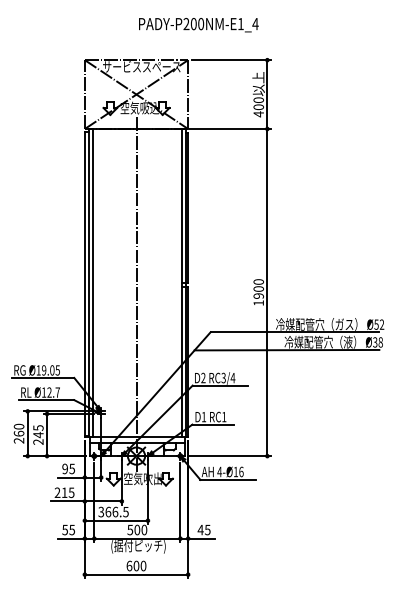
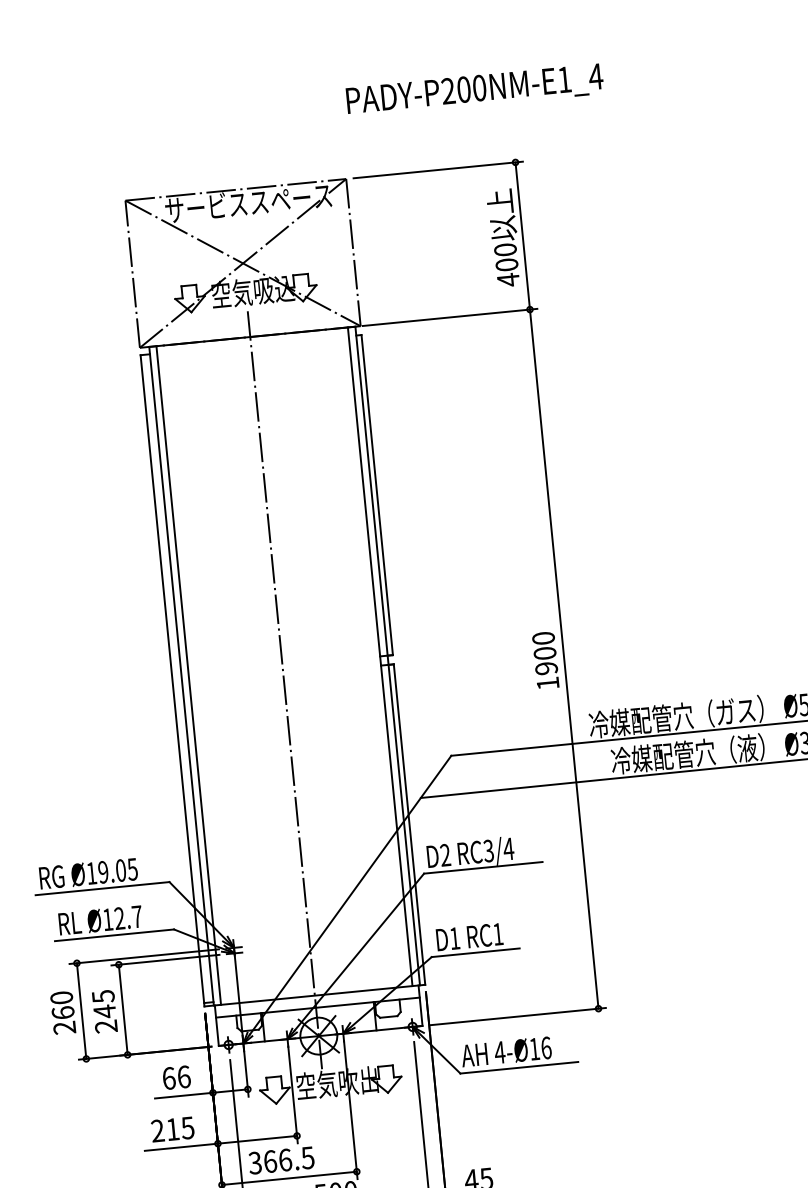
text: (198, 25) -> (474, 91), moved
text: (68, 468) -> (176, 1076), 95 -> 66

